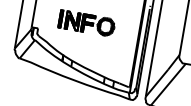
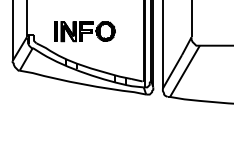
part: (86, 23) -> (84, 31), moved

